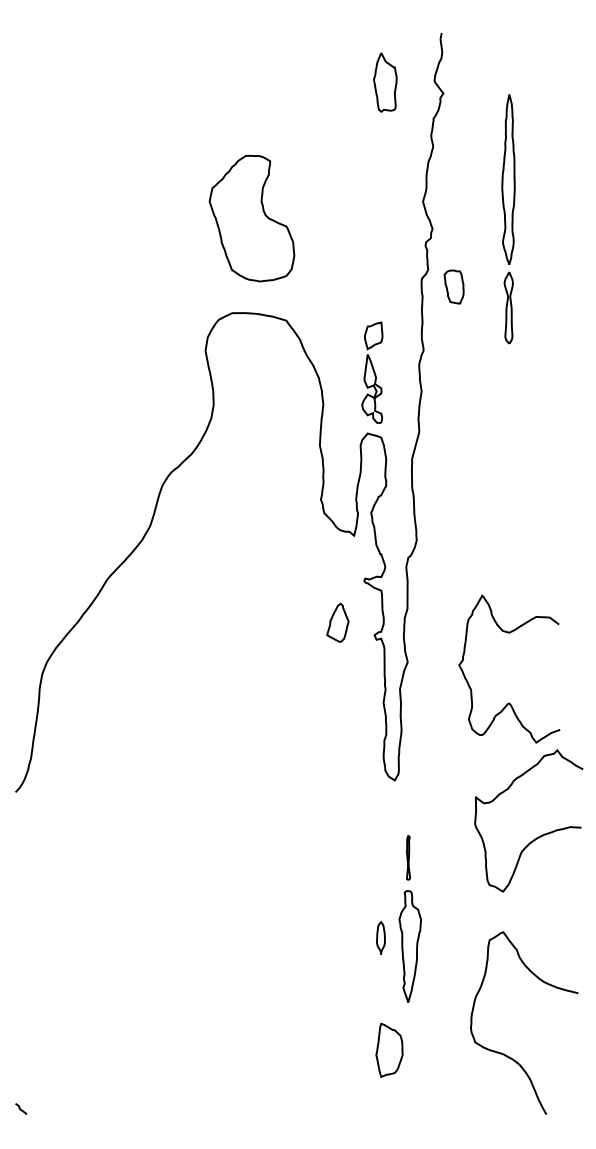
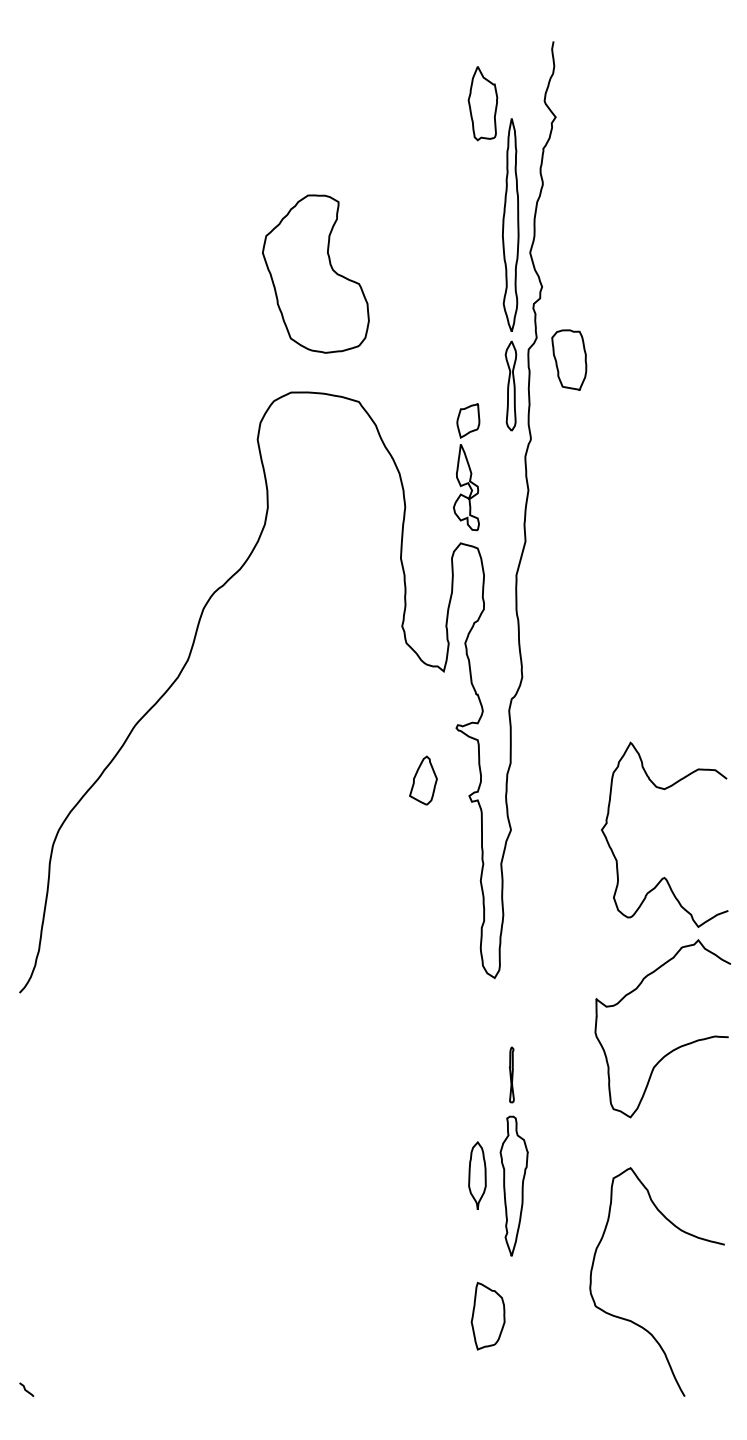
part: (508, 219) -> (510, 275), moved
part: (453, 286) -> (568, 359), size x1.43
curve: (509, 702) -> (664, 876), moved
part: (380, 937) -> (476, 1174), size x1.67

